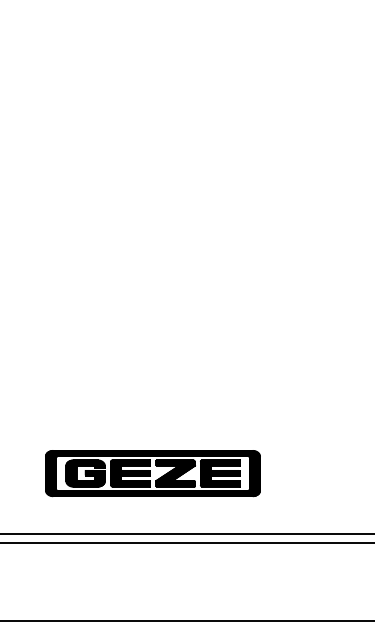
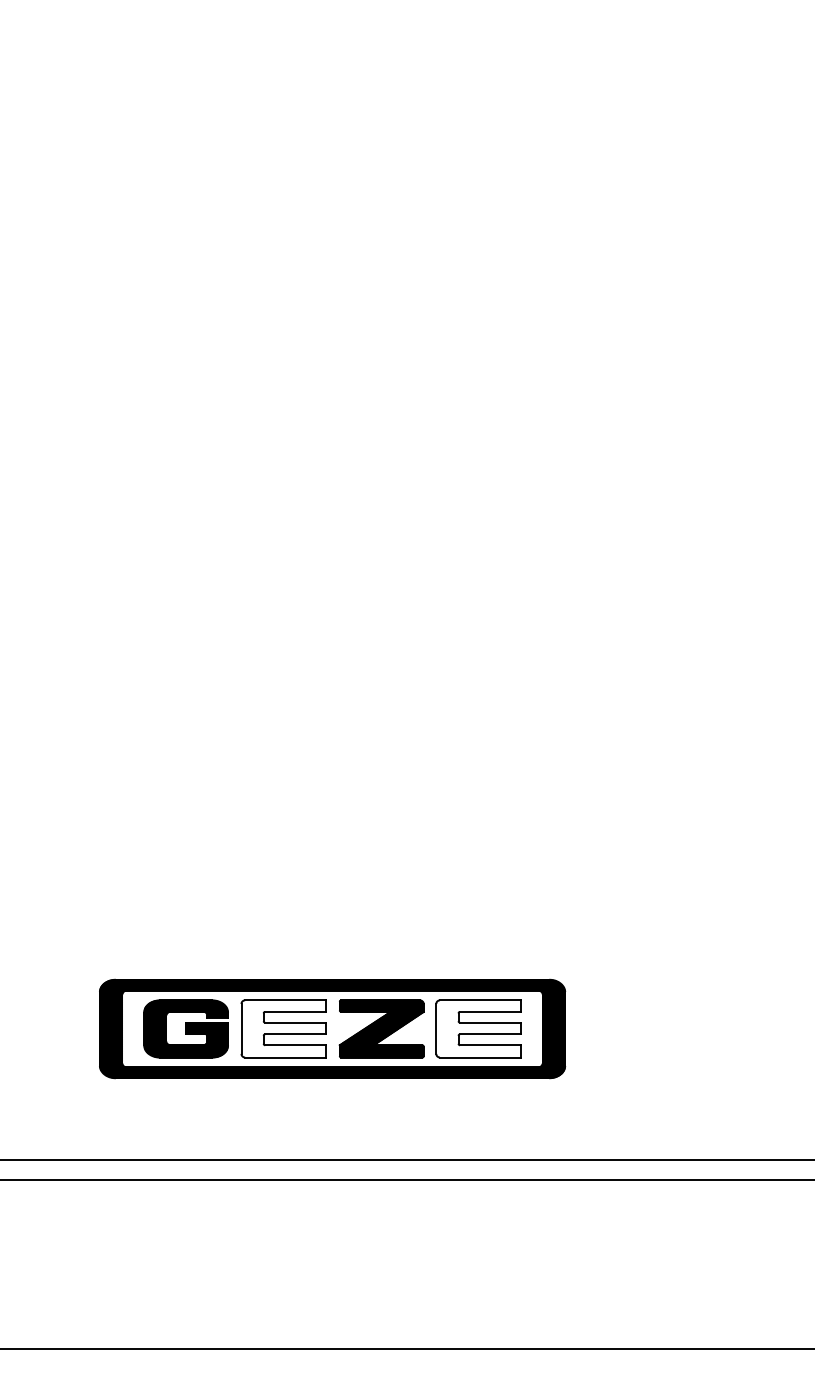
hatch: (130, 473) -> (283, 1028), removed
hatch: (219, 473) -> (477, 1028), removed

